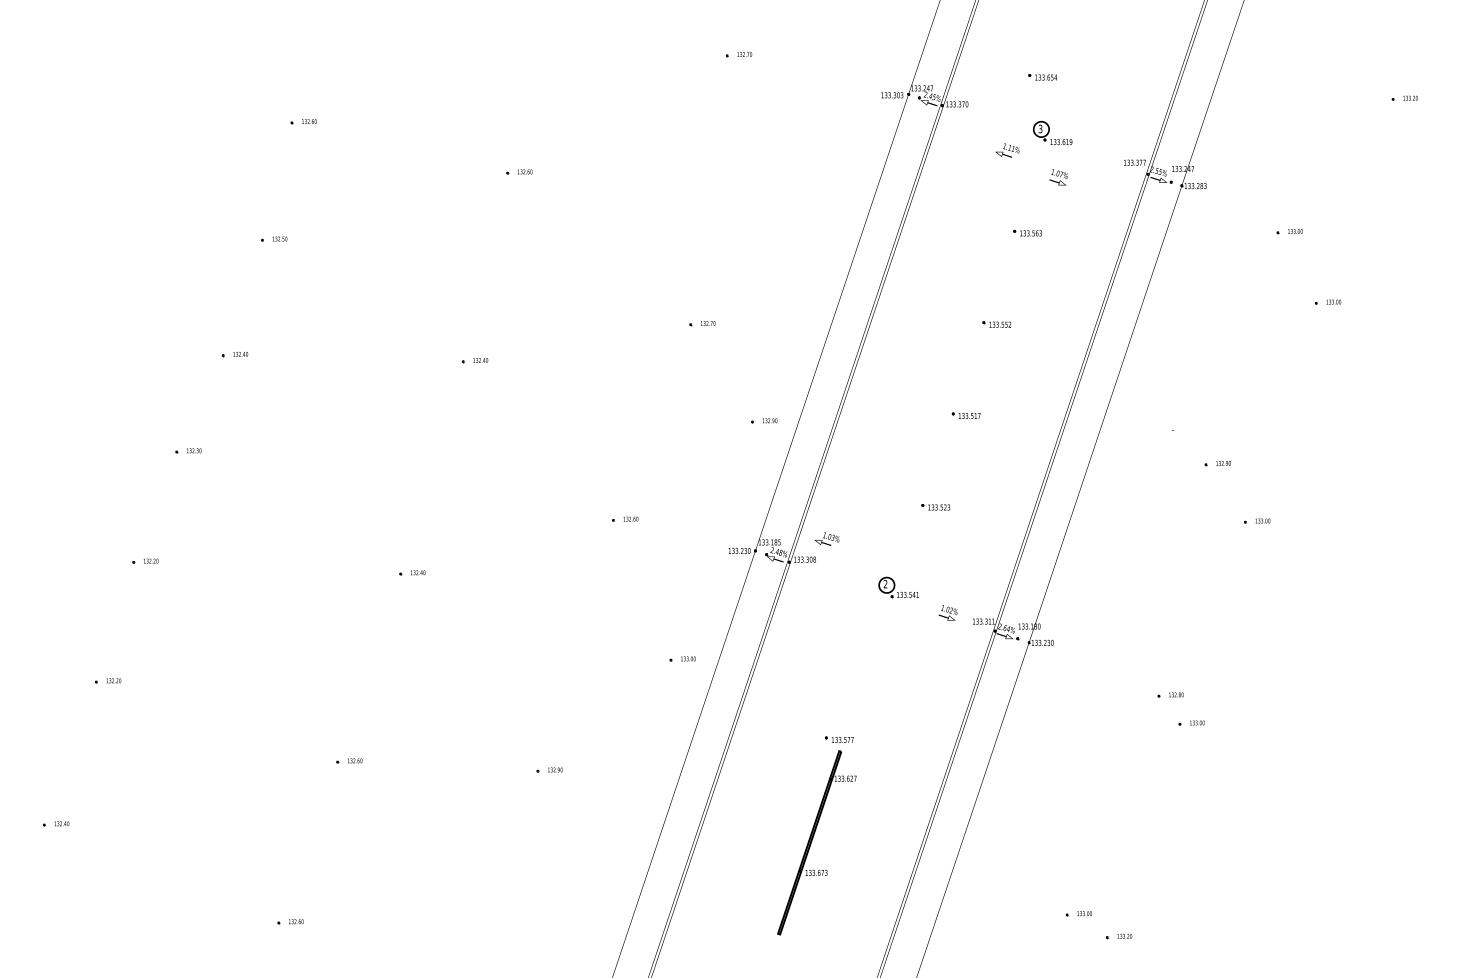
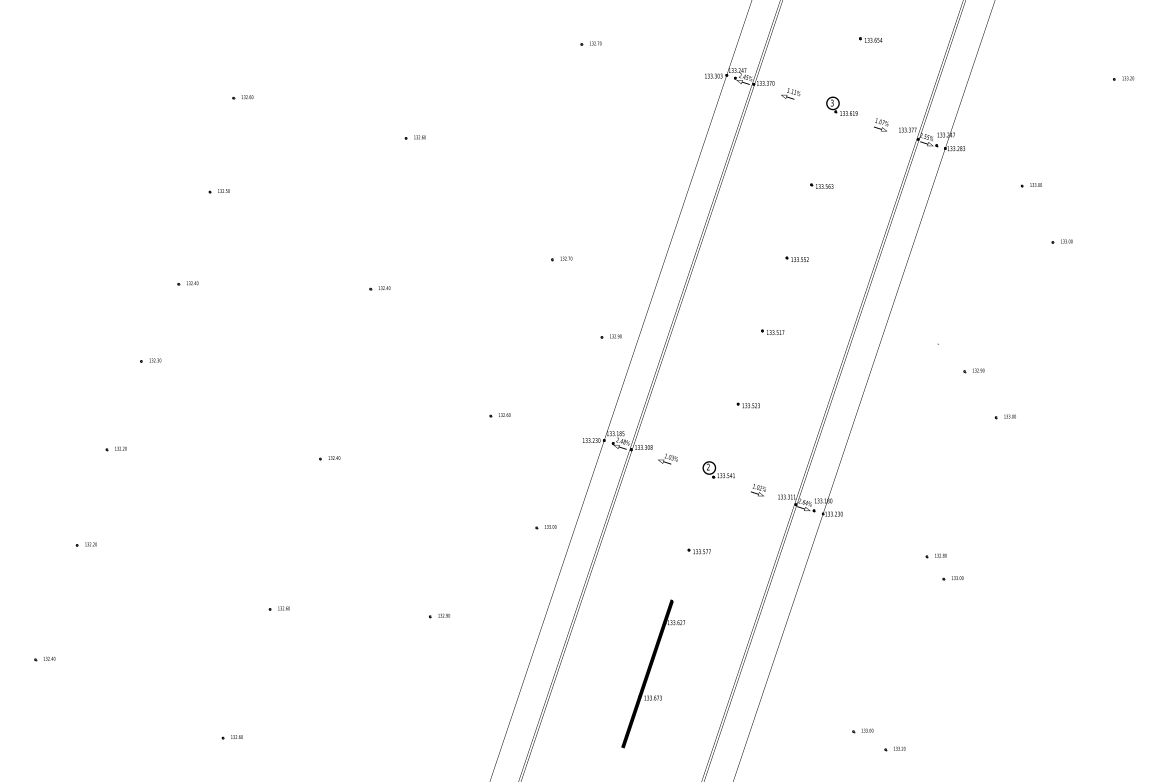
part: (1042, 77) -> (870, 40), moved
text: (1007, 150) -> (790, 93), moved
text: (1058, 177) -> (881, 125), moved
text: (826, 538) -> (667, 458), moved
part: (839, 739) -> (699, 551), moved

